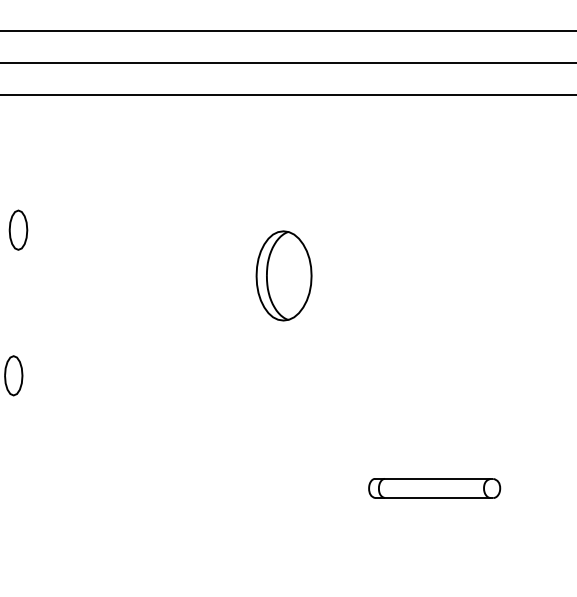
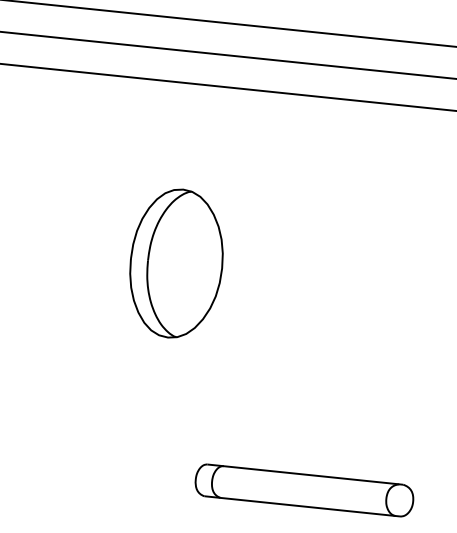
part: (283, 275) -> (175, 263), size x1.67
part: (434, 488) -> (304, 490), size x1.67

